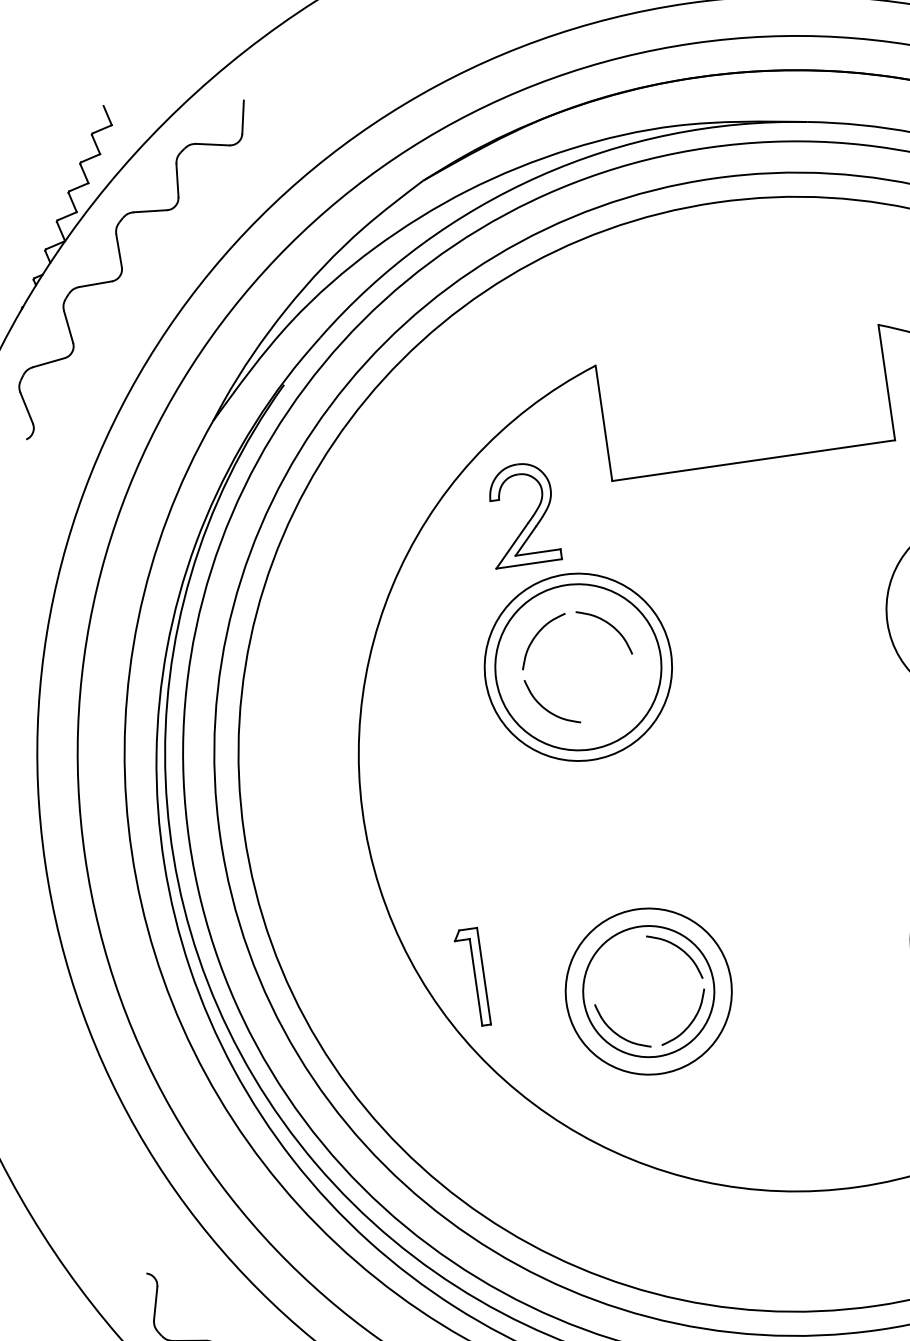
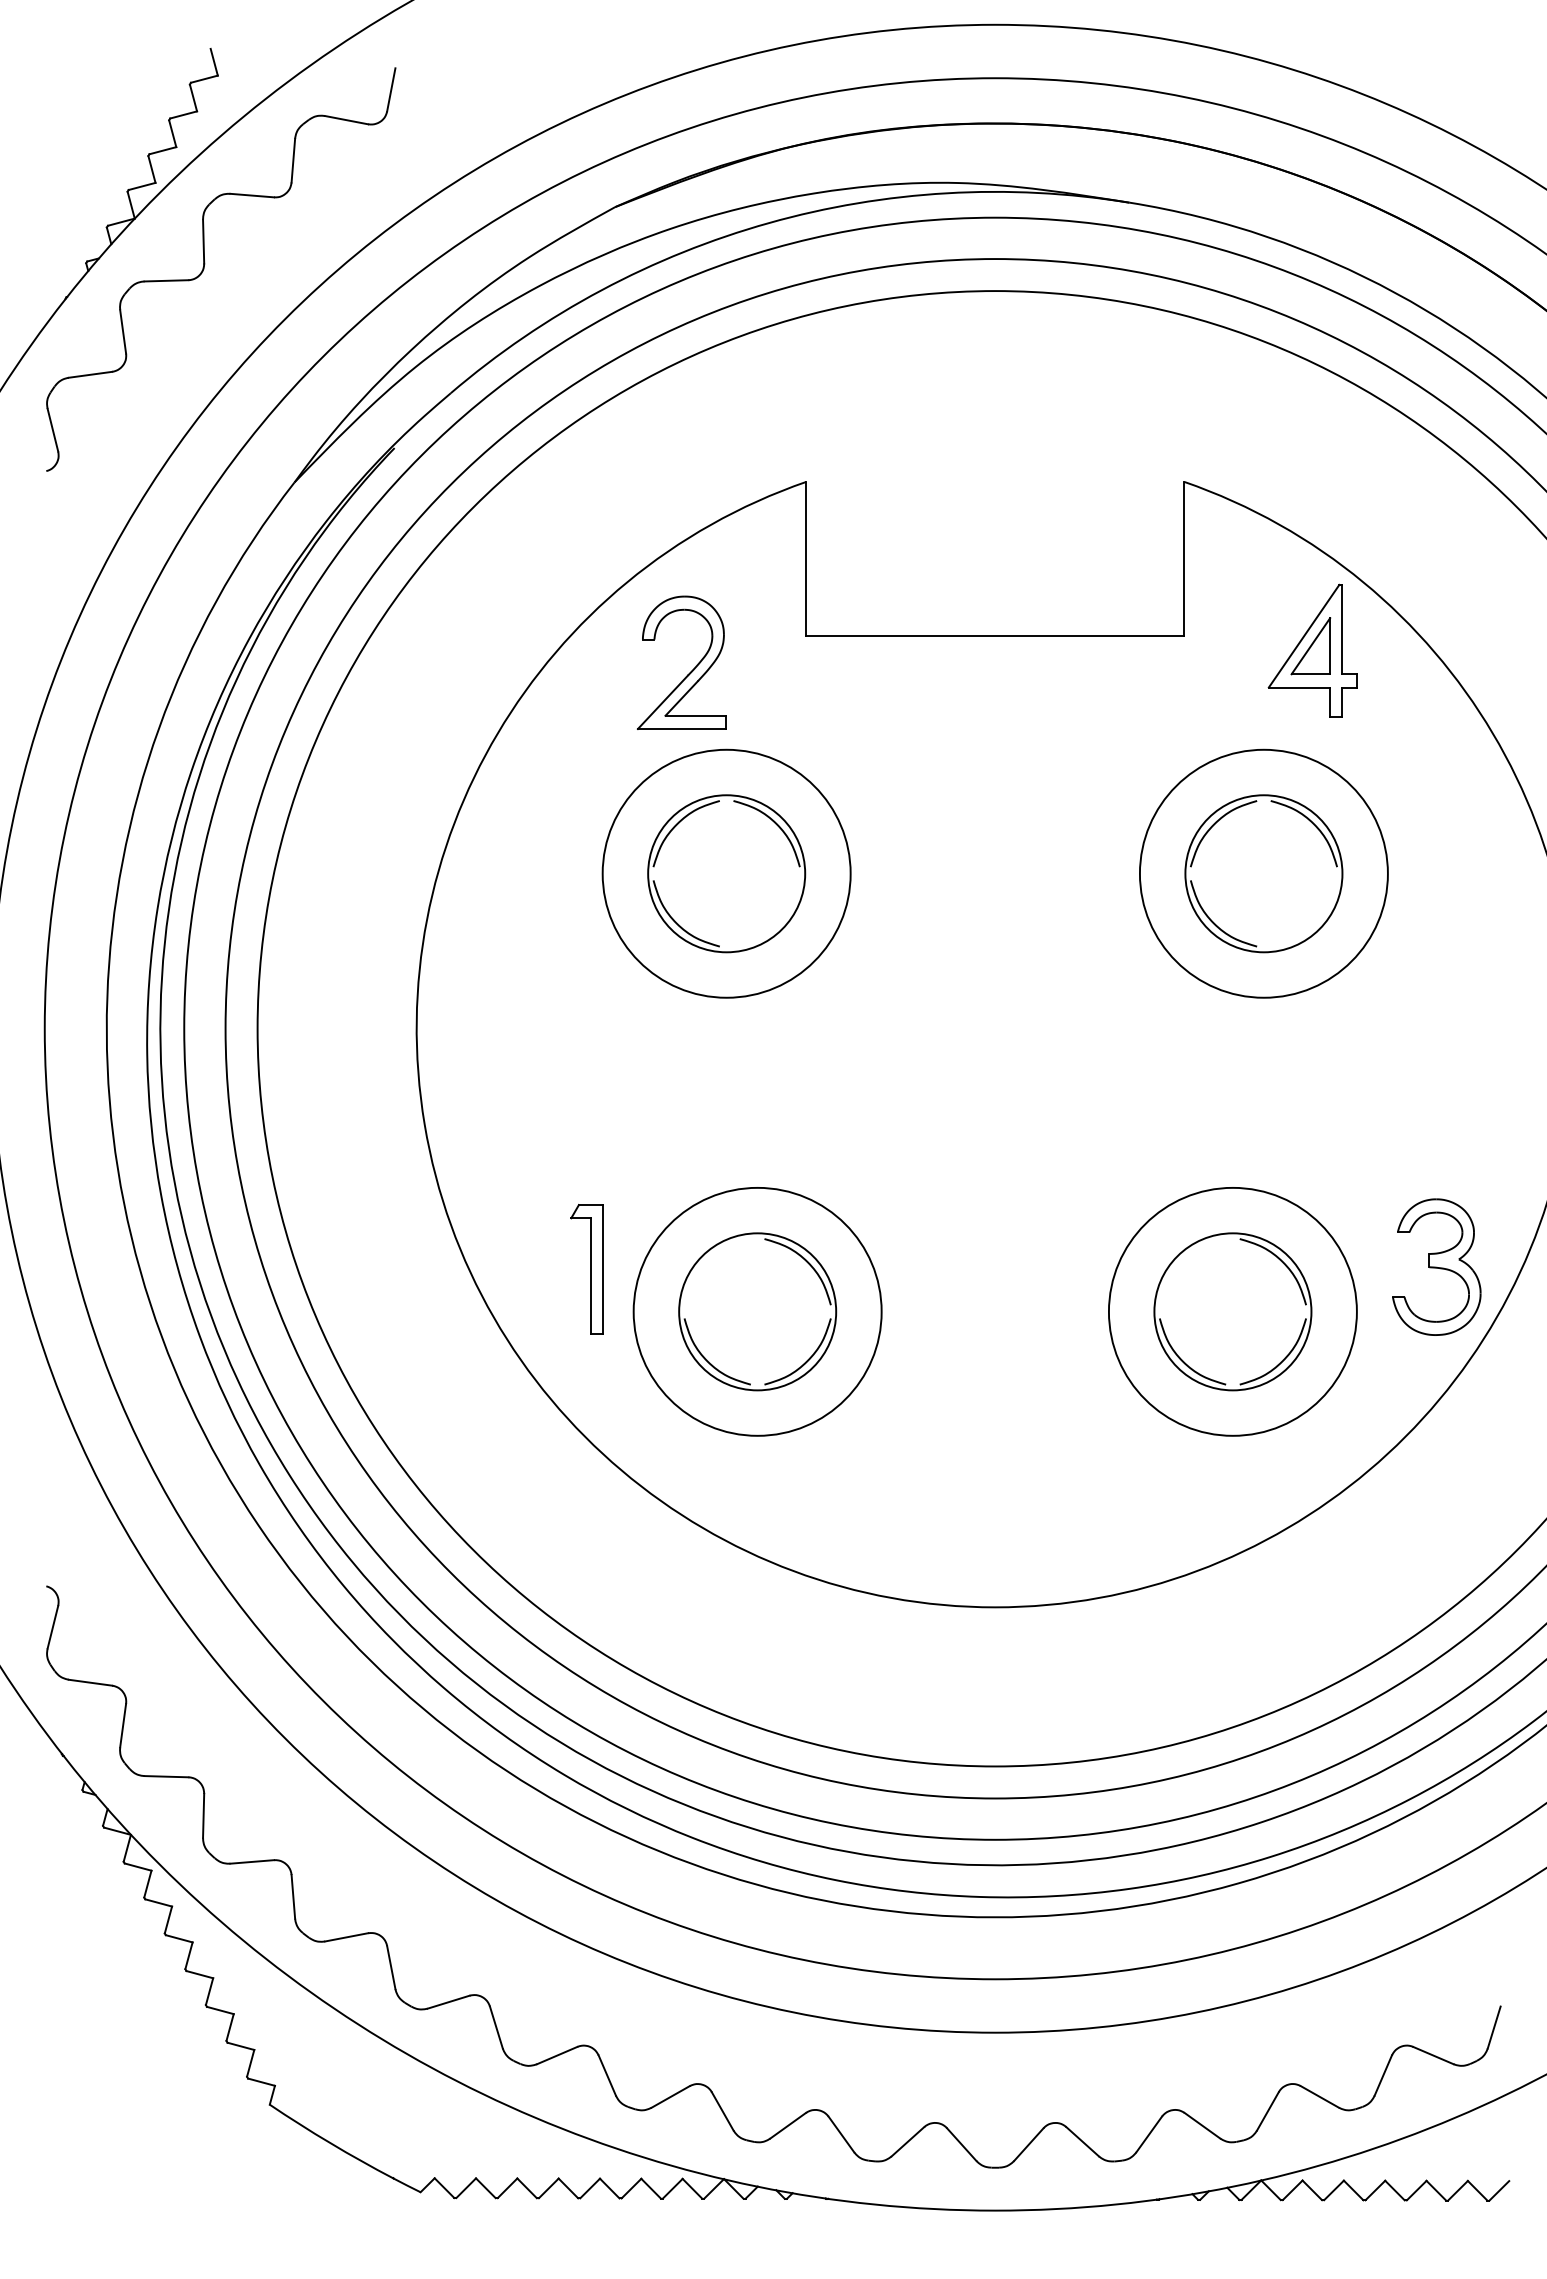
circle: (578, 667) -> (726, 873), size x0.71
part: (471, 977) -> (586, 1269), moved
circle: (648, 991) -> (757, 1311), size x0.71
circle: (648, 991) -> (757, 1311), size x1.43

